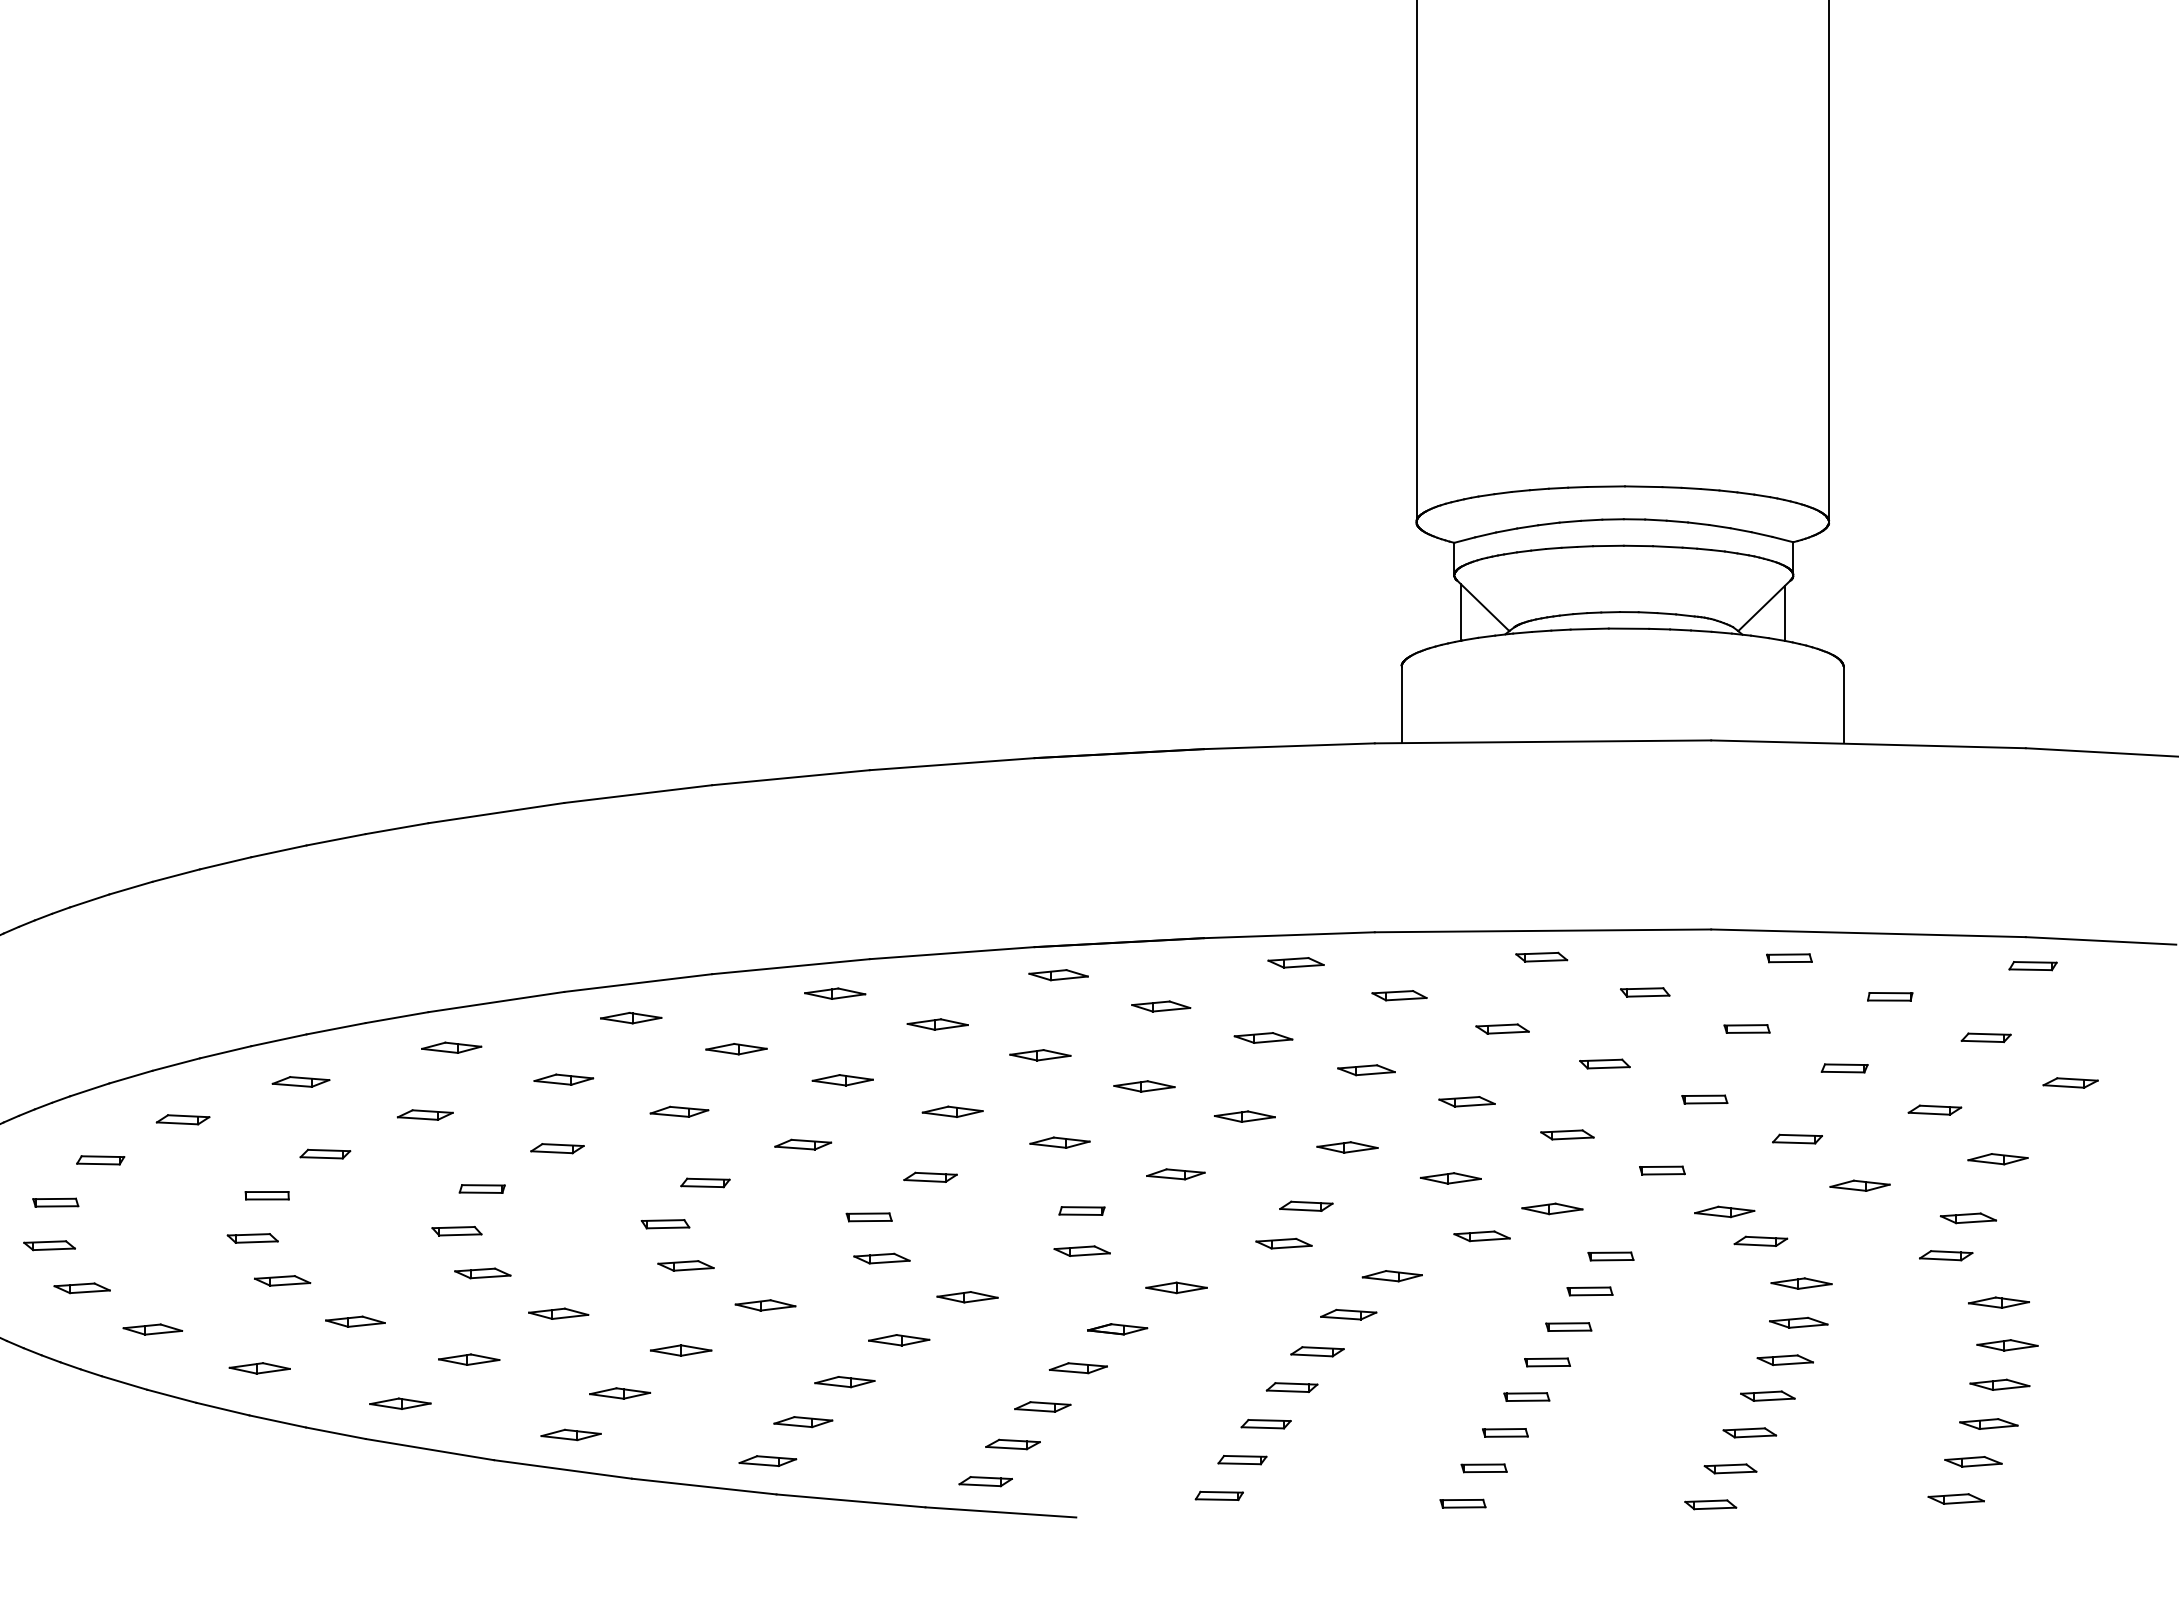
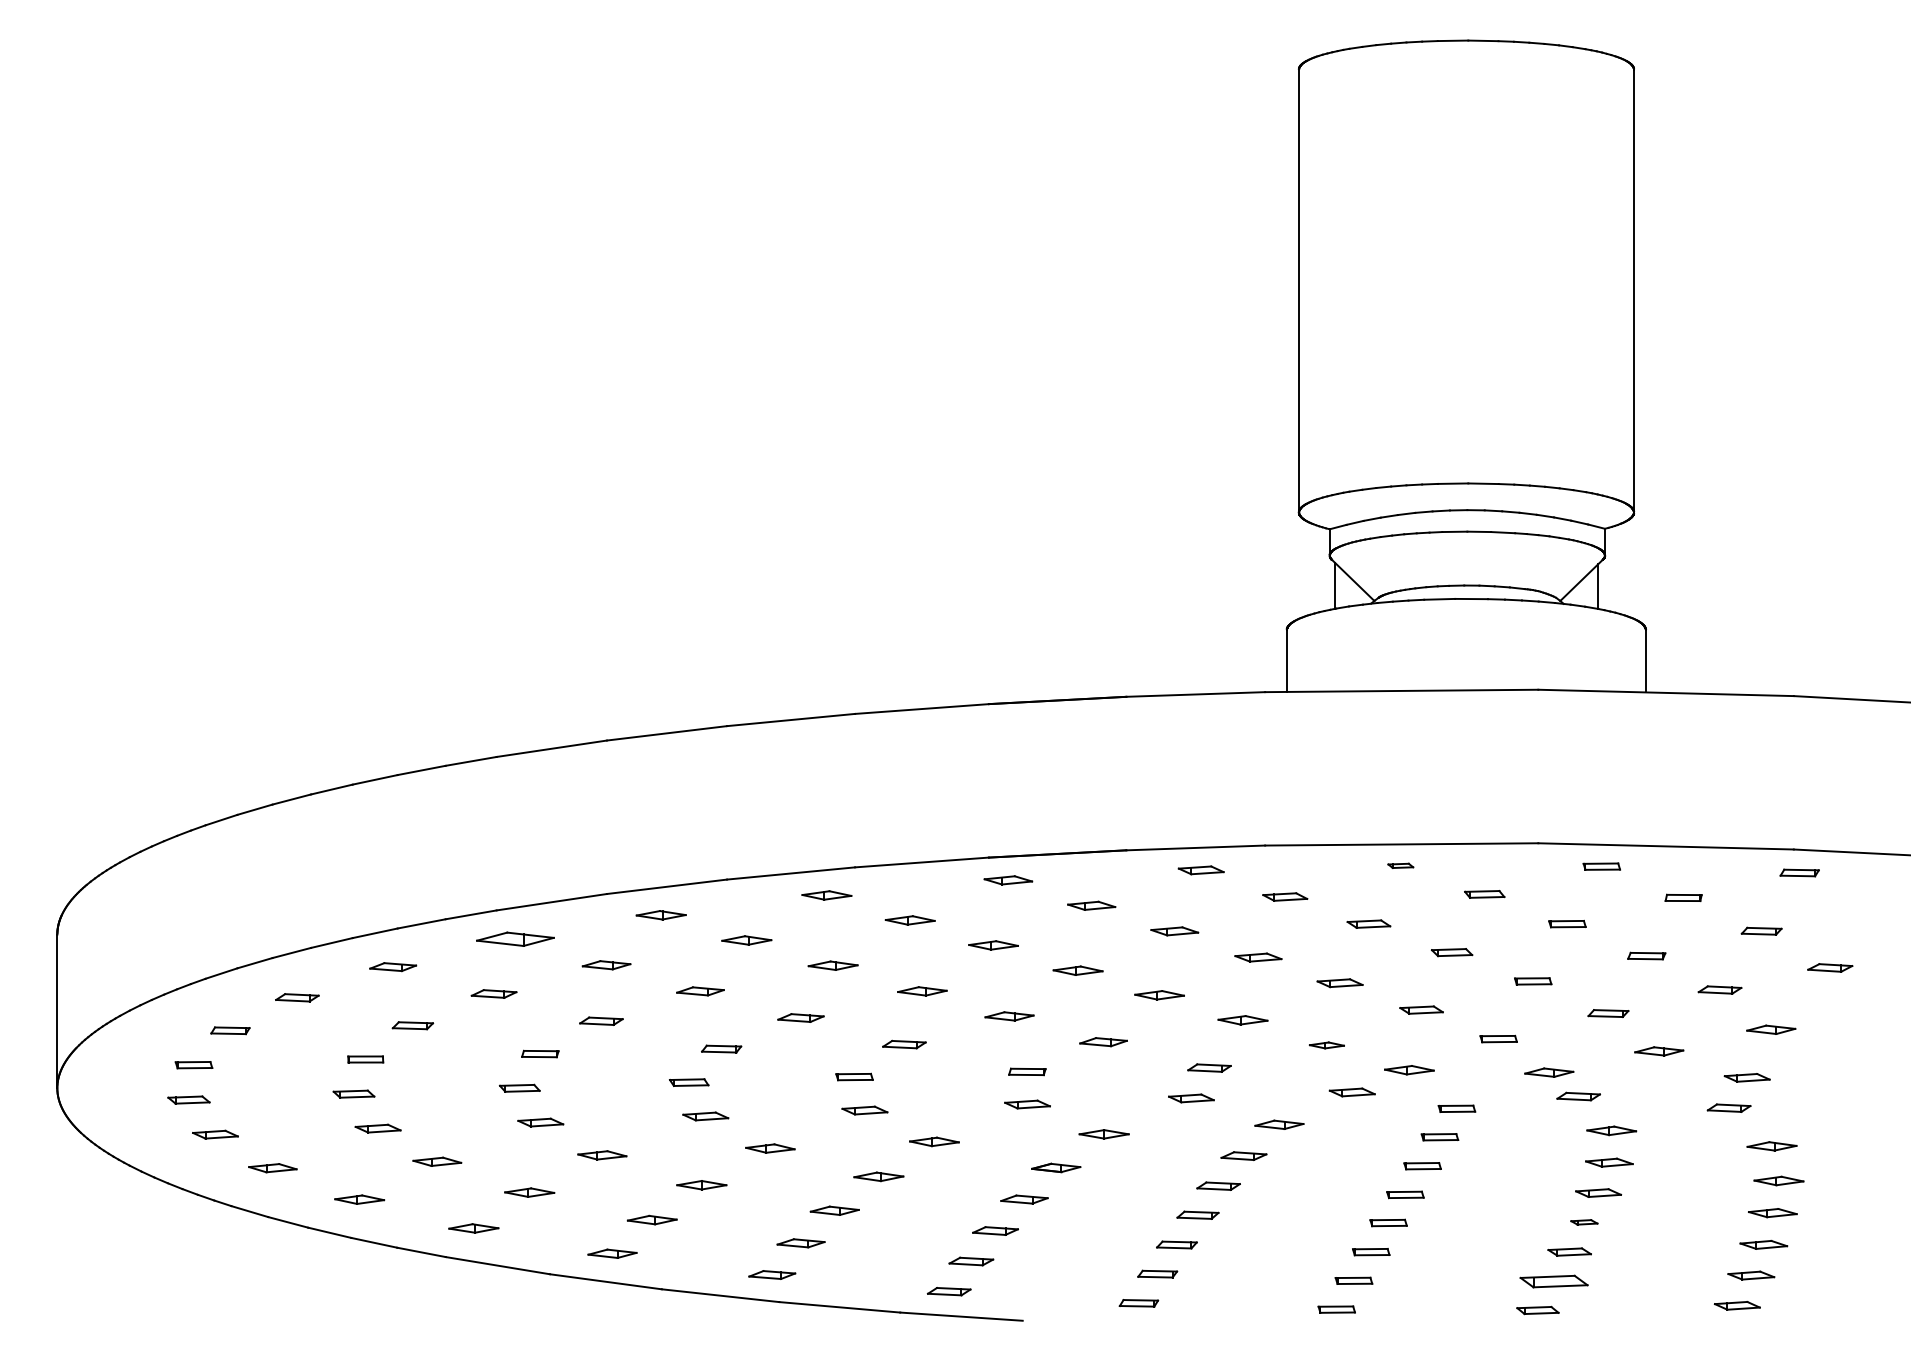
part: (1541, 956) -> (1400, 865), size x0.6
part: (451, 1047) -> (515, 939), size x1.6
part: (1450, 1178) -> (1326, 1045), size x0.7
part: (1768, 1396) -> (1584, 1222), size x0.6
part: (1729, 1467) -> (1553, 1280), size x1.6

